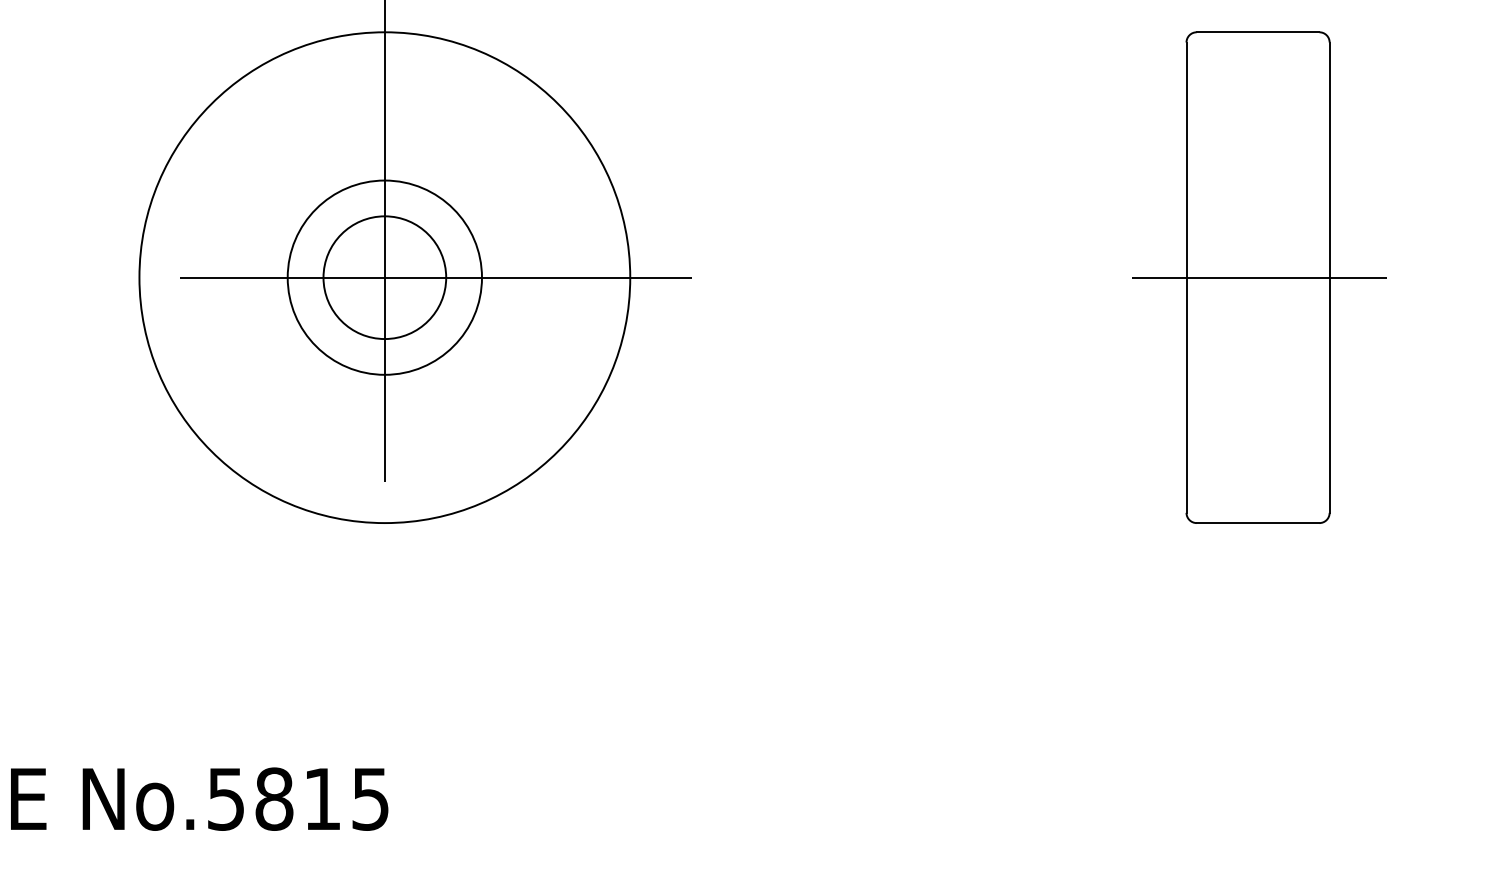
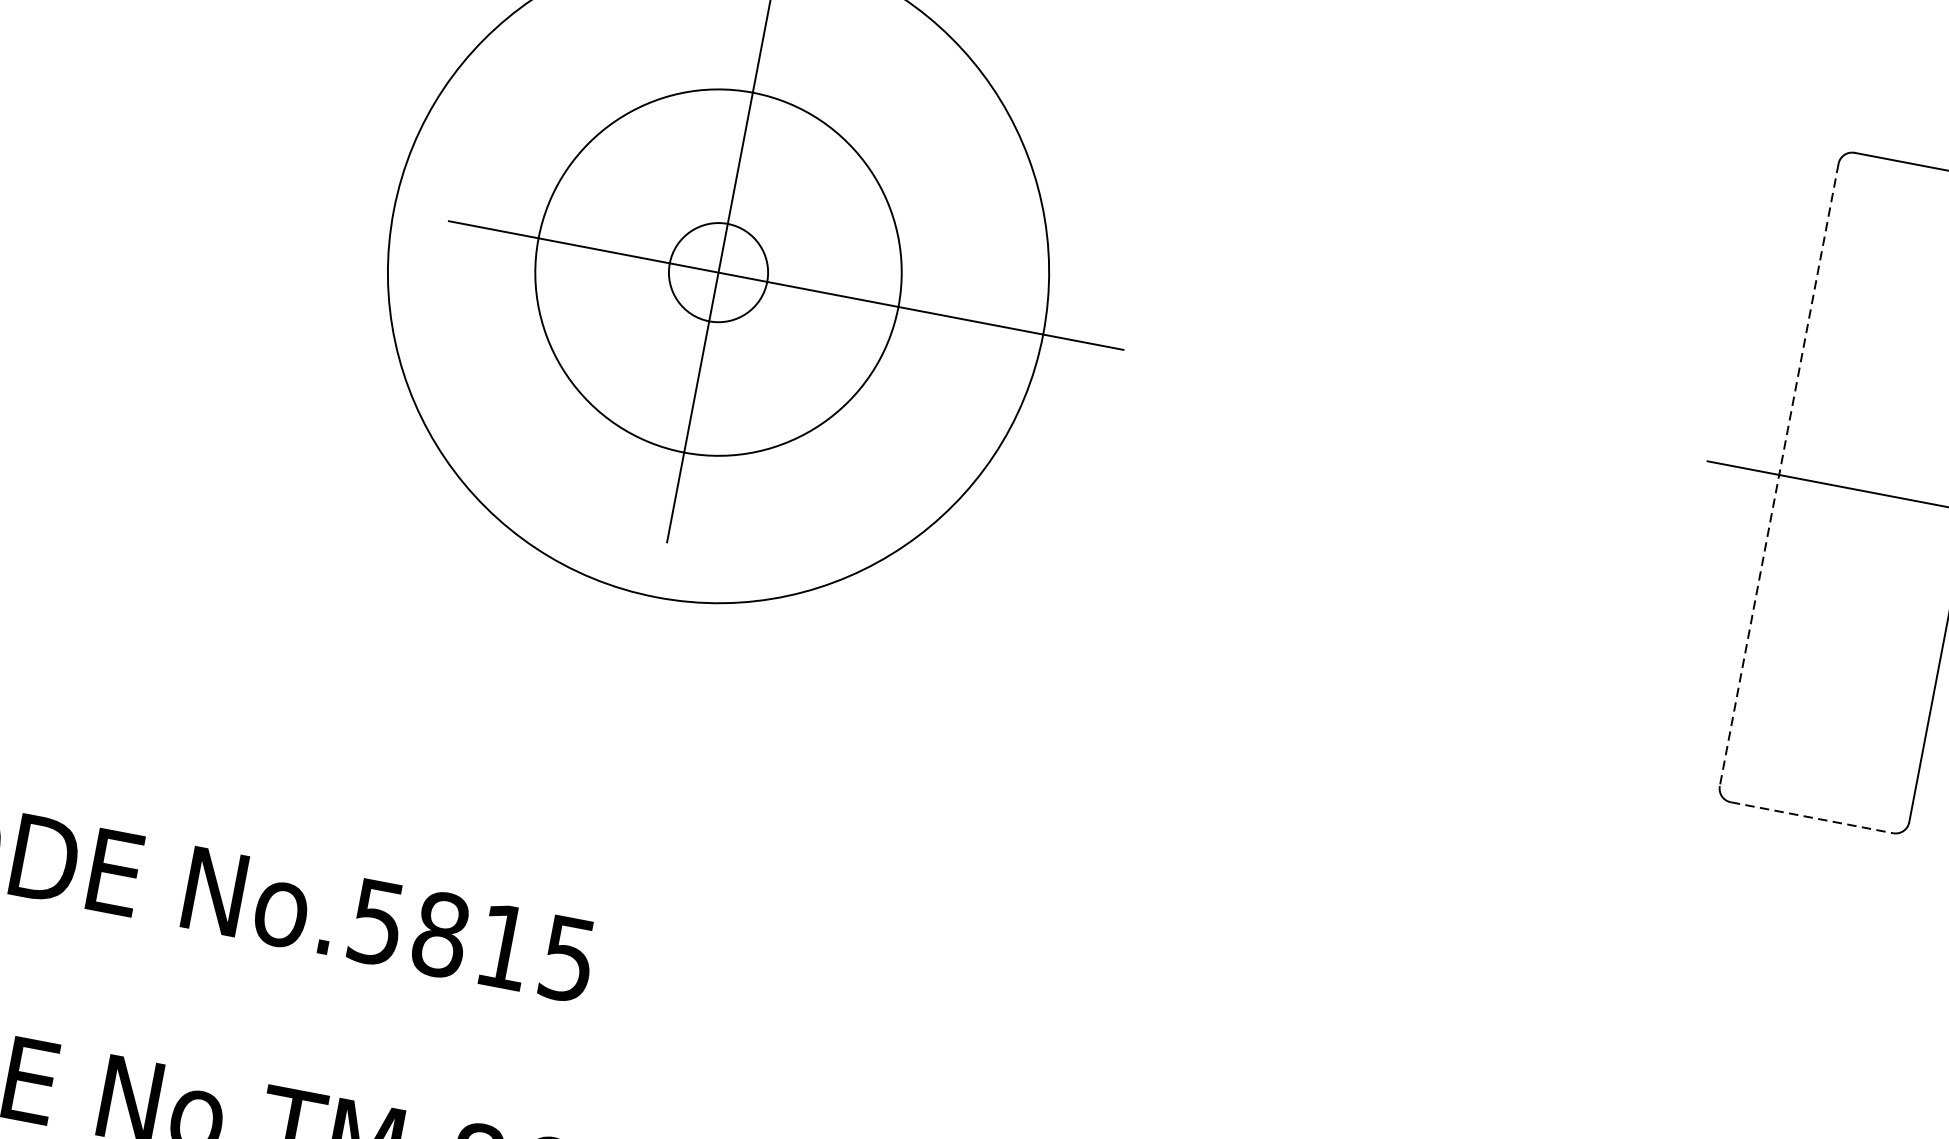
circle: (384, 277) -> (718, 272), size x0.6
circle: (384, 277) -> (718, 272), size x1.4
line: (1186, 278) -> (1779, 476), solid -> dashed
line: (1258, 523) -> (1812, 818), solid -> dashed

